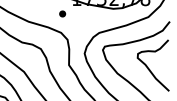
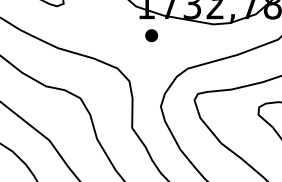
part: (62, 13) -> (151, 34), moved

